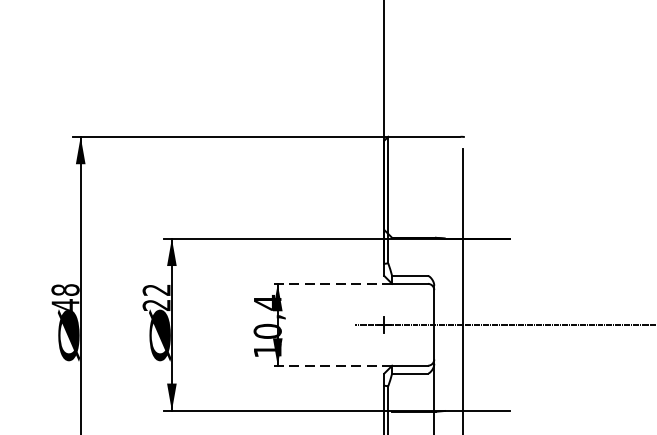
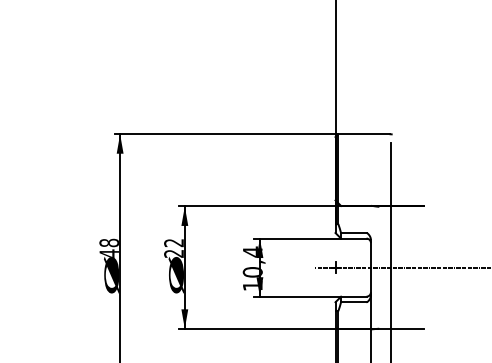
line: (330, 283) -> (297, 238), dashed -> solid
line: (330, 365) -> (297, 296), dashed -> solid

